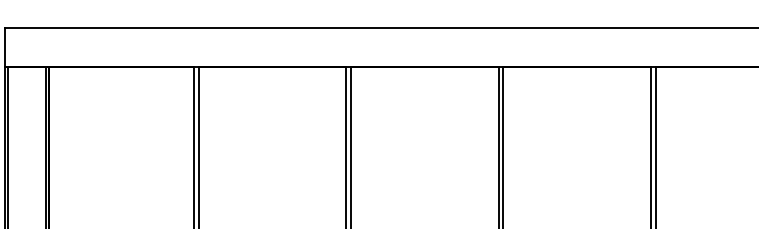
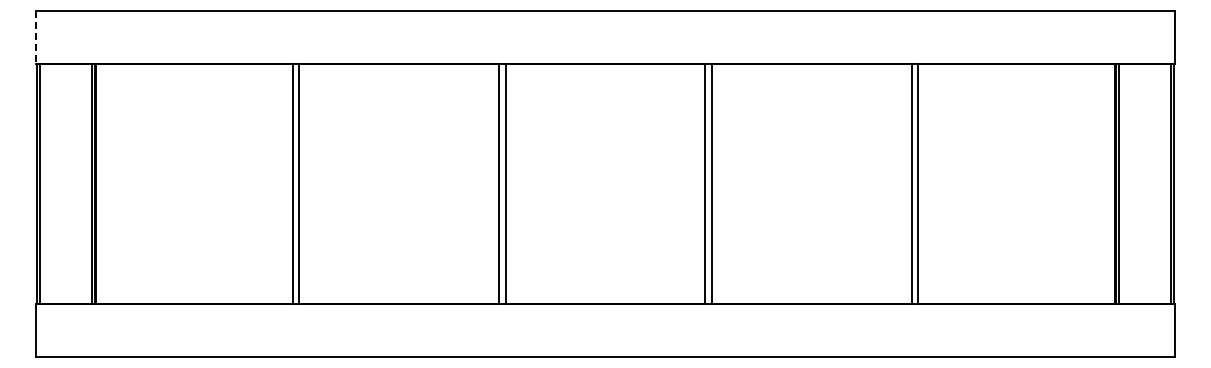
line: (5, 47) -> (36, 37), solid -> dashed

